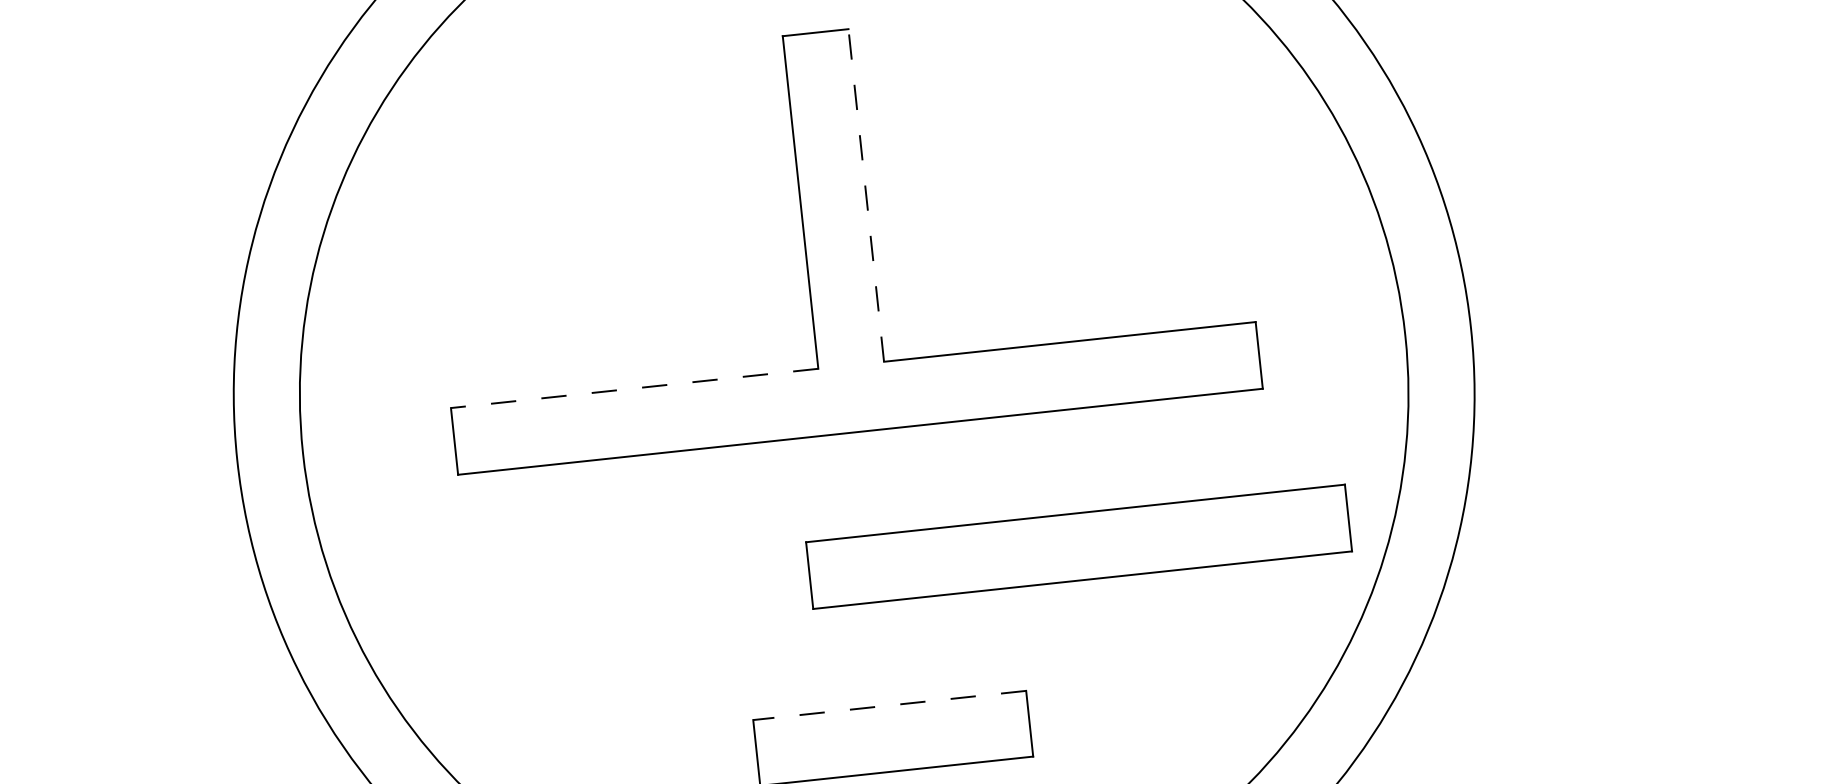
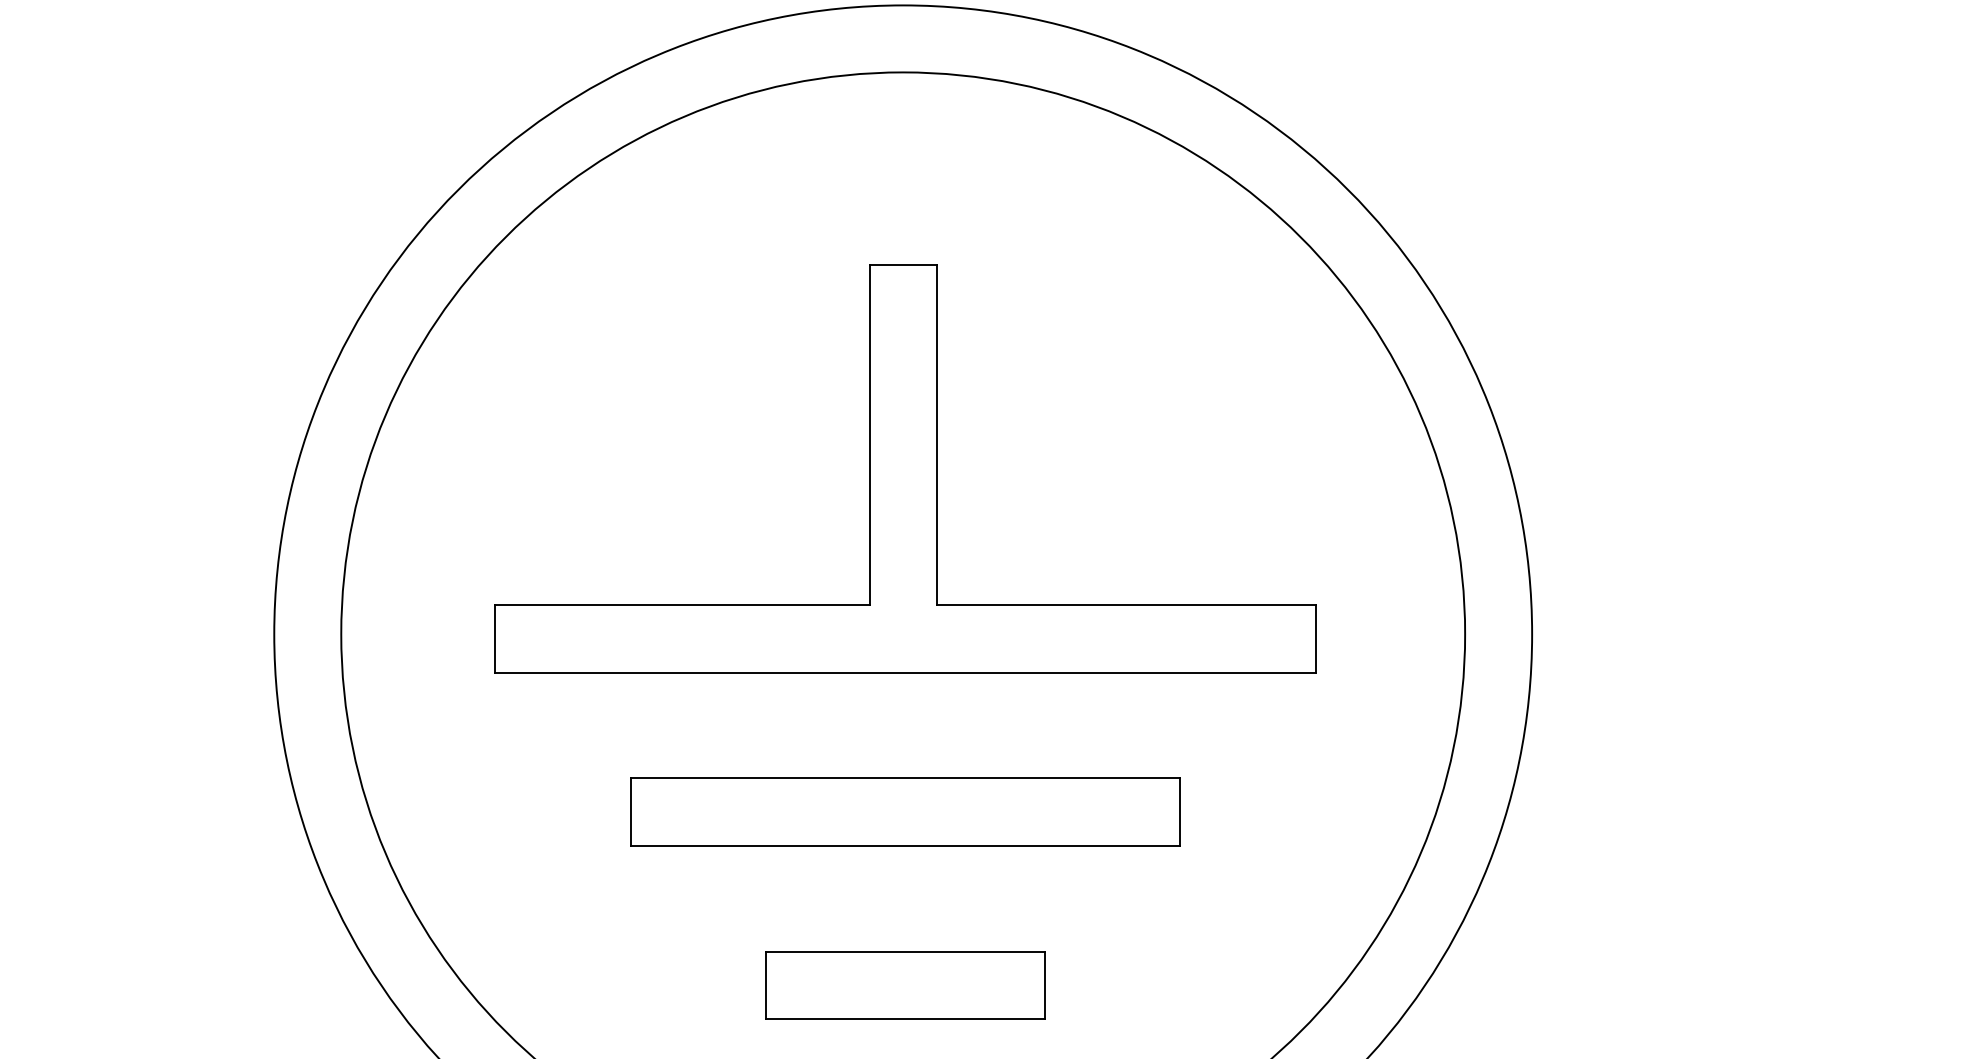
line: (865, 195) -> (936, 435), dashed -> solid
line: (634, 388) -> (682, 604), dashed -> solid
part: (1079, 546) -> (905, 811), moved
line: (889, 705) -> (905, 951), dashed -> solid

